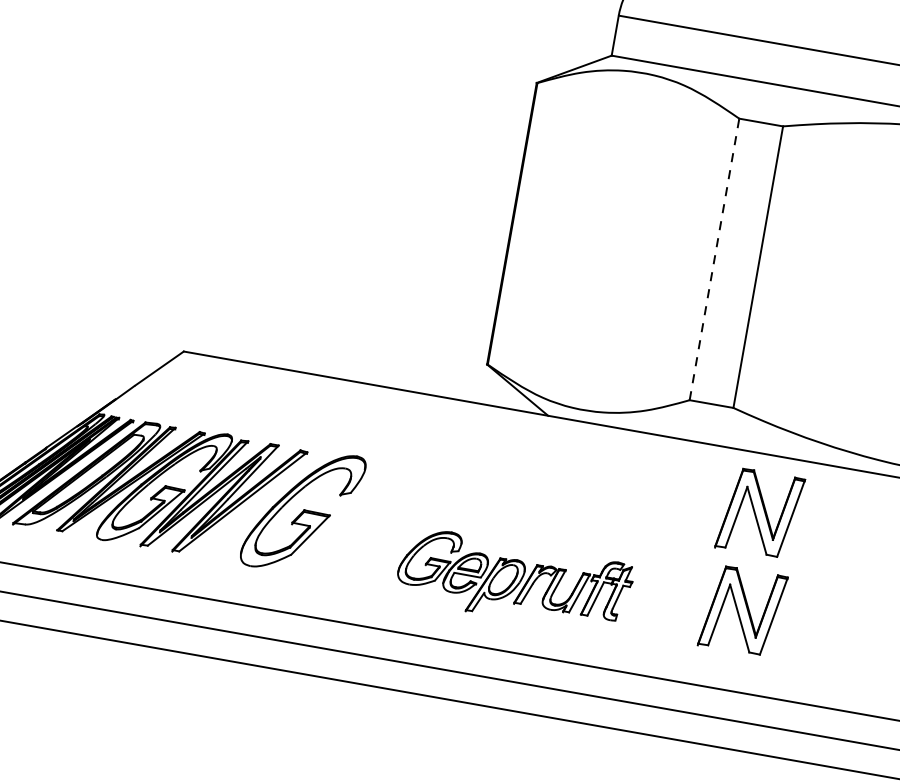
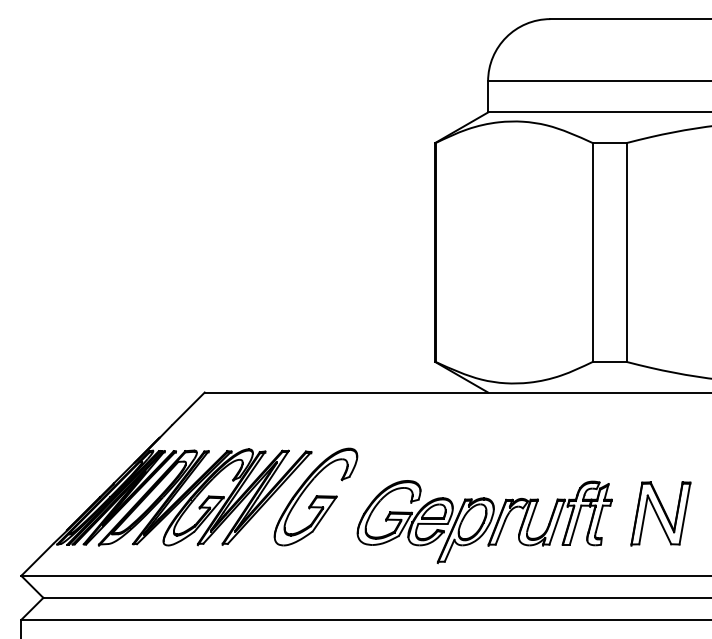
line: (714, 259) -> (592, 252), dashed -> solid
part: (759, 512) -> (660, 437), removed
part: (514, 582) -> (484, 522), size x1.43

